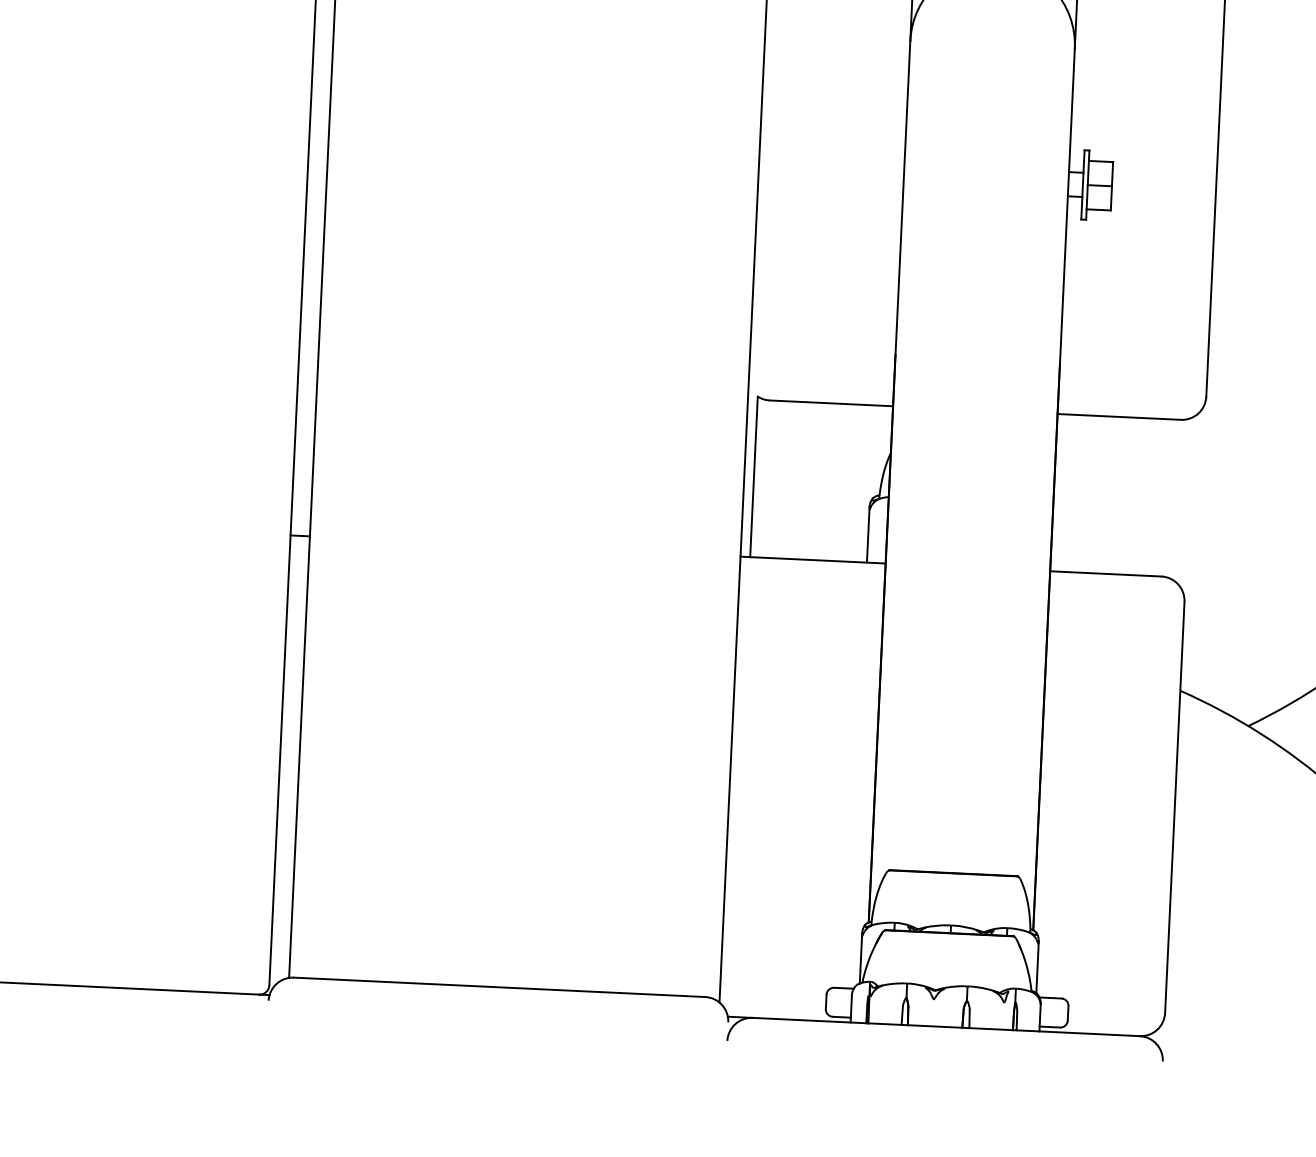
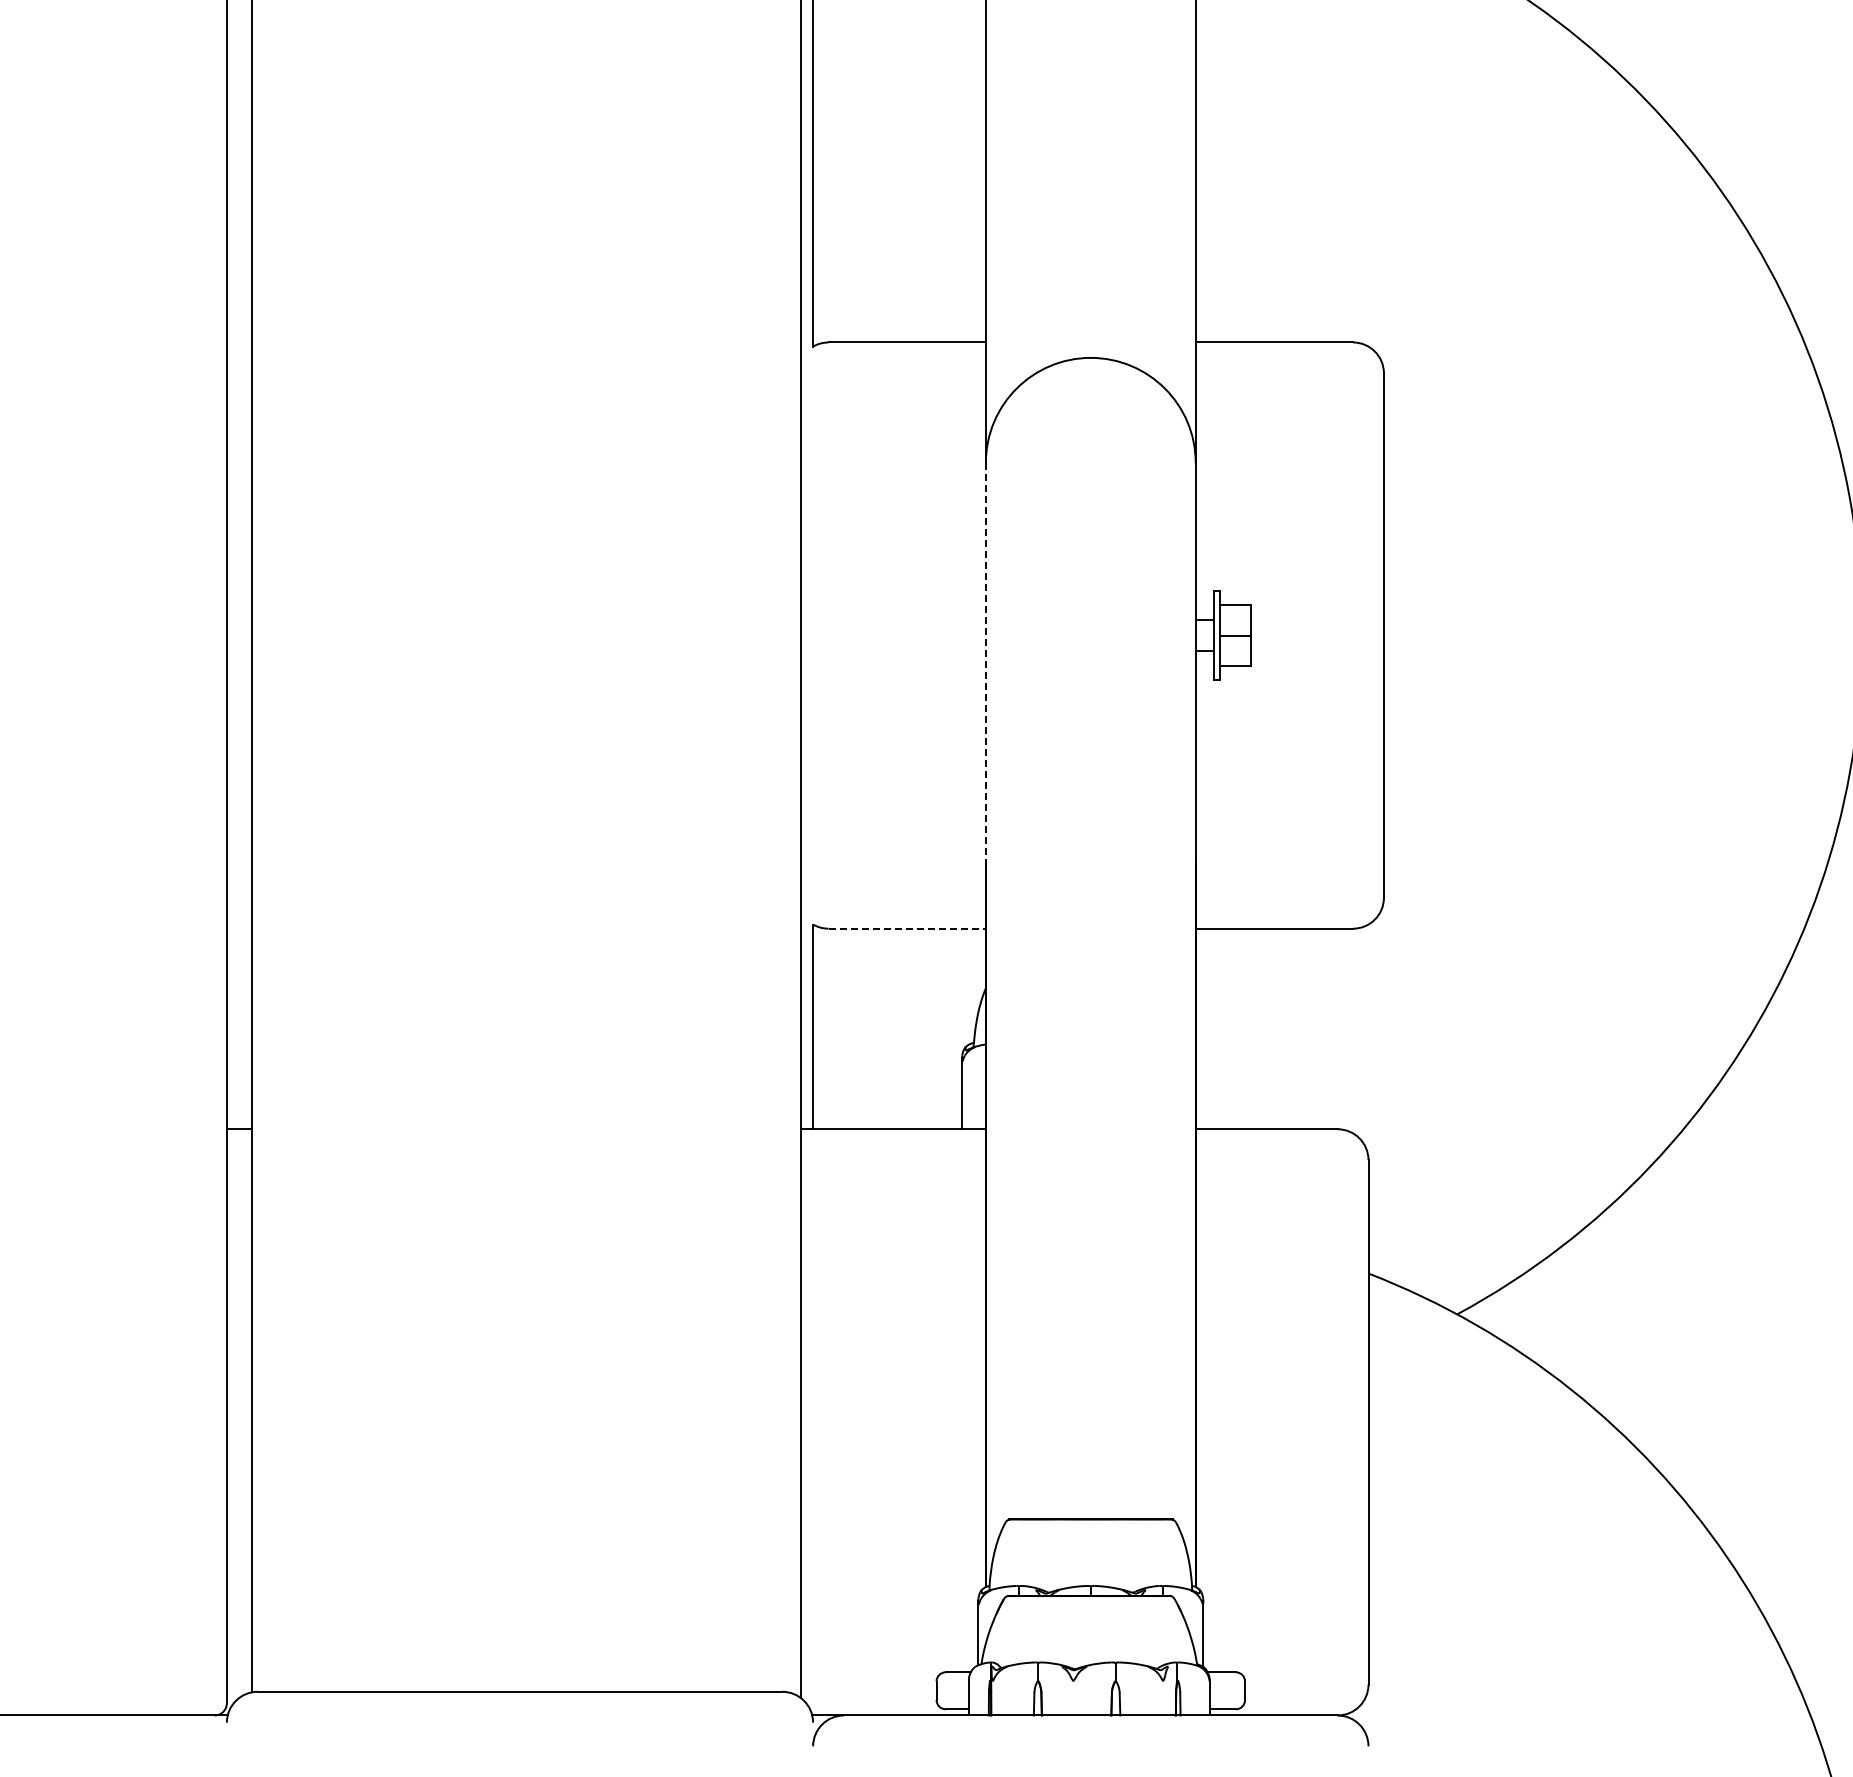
line: (902, 198) -> (985, 663), solid -> dashed
line: (831, 403) -> (907, 928), solid -> dashed

